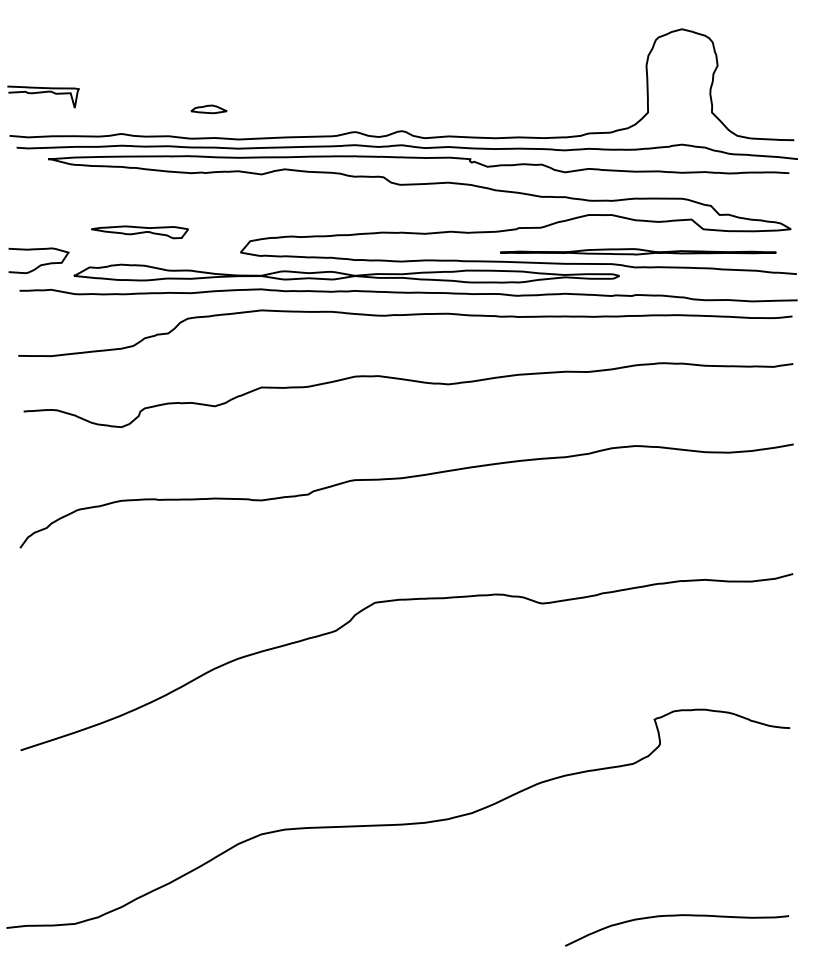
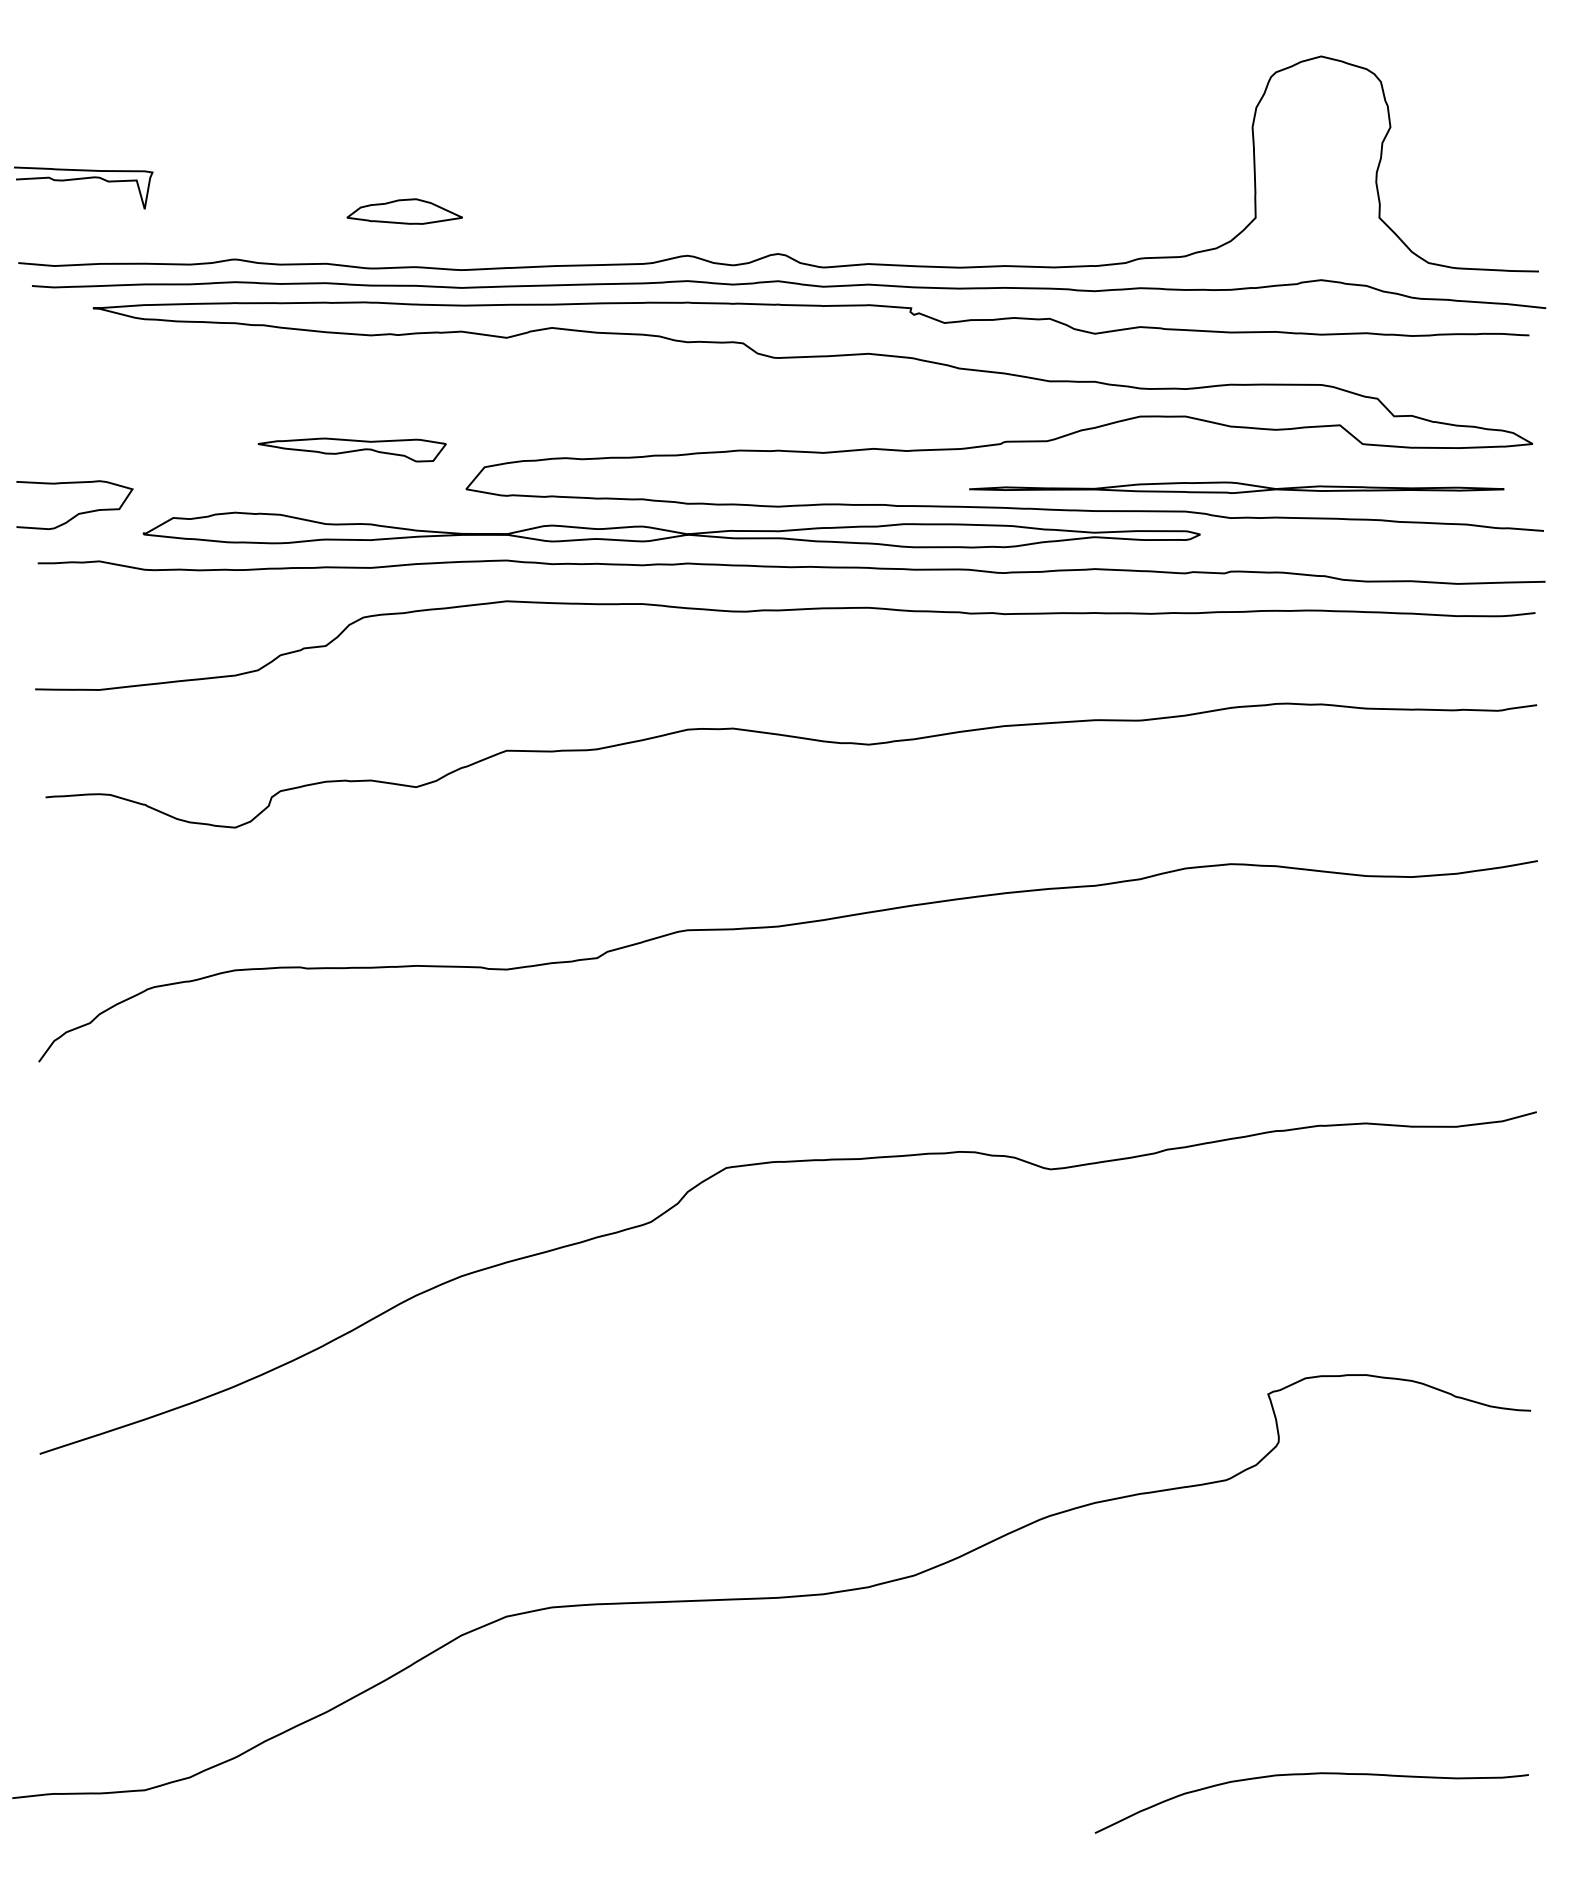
part: (208, 109) -> (403, 211), size x1.67
part: (139, 232) -> (351, 450), moved

